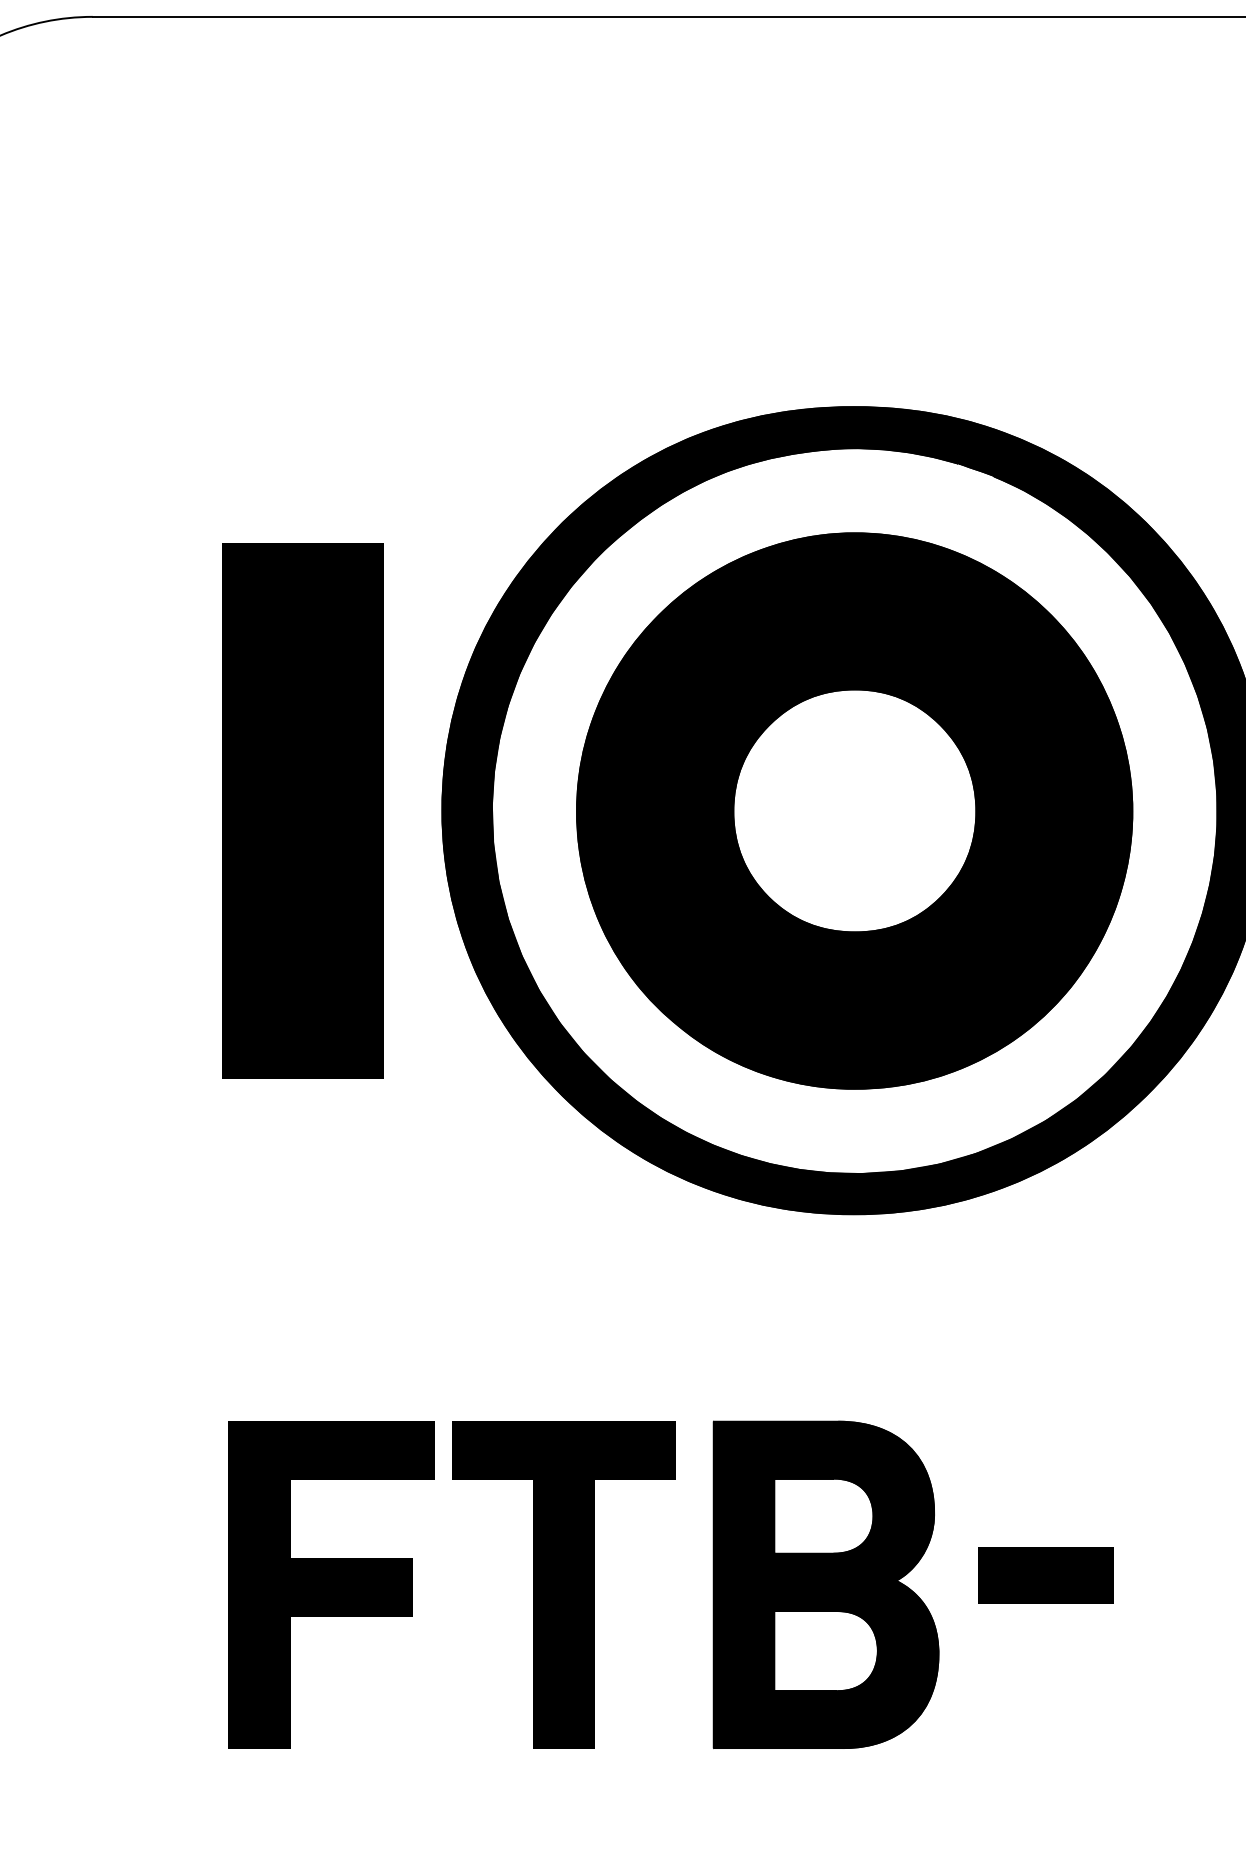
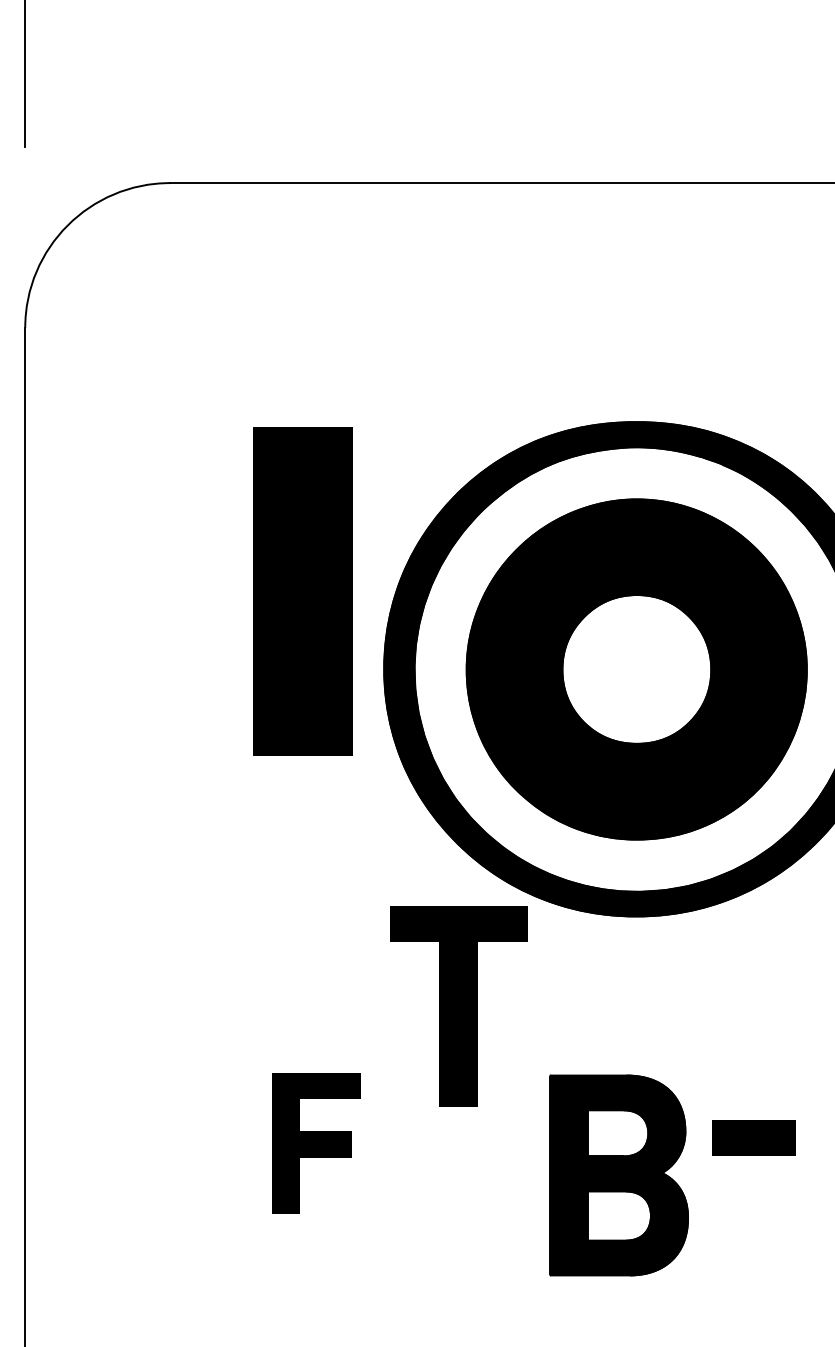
part: (302, 811) -> (302, 591), moved
part: (331, 1584) -> (316, 1143), size x0.7
part: (563, 1584) -> (458, 1006), moved
part: (824, 1584) -> (618, 1175), moved

